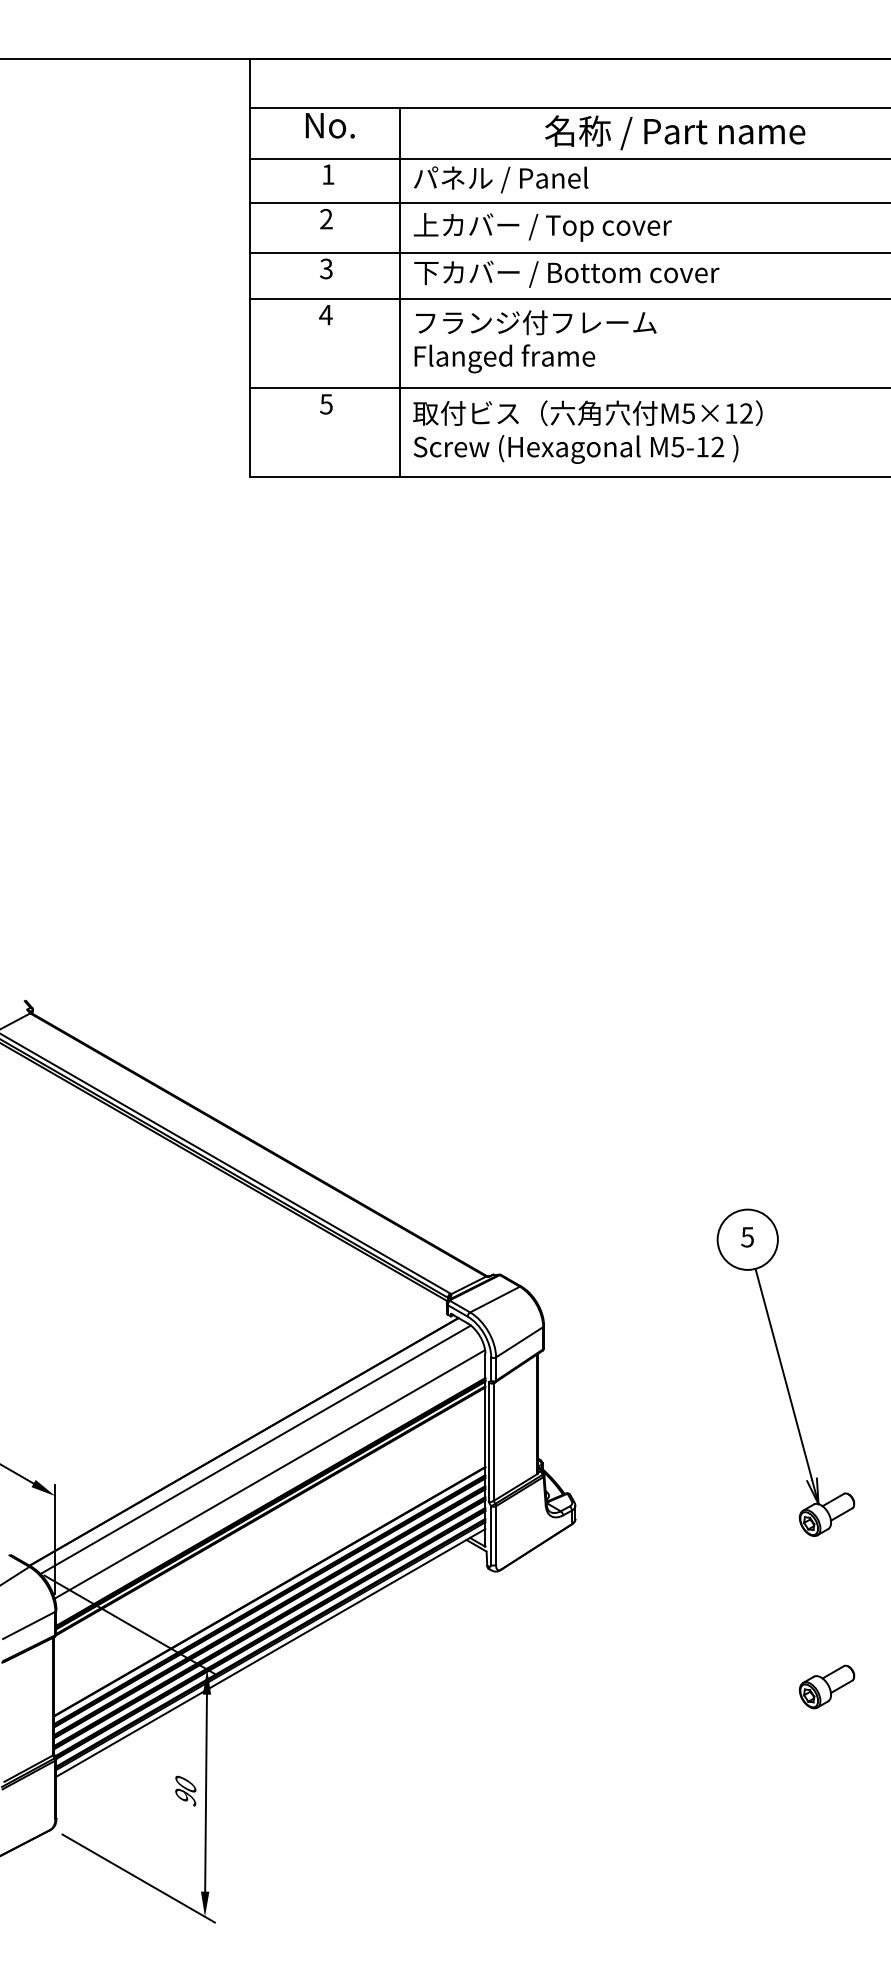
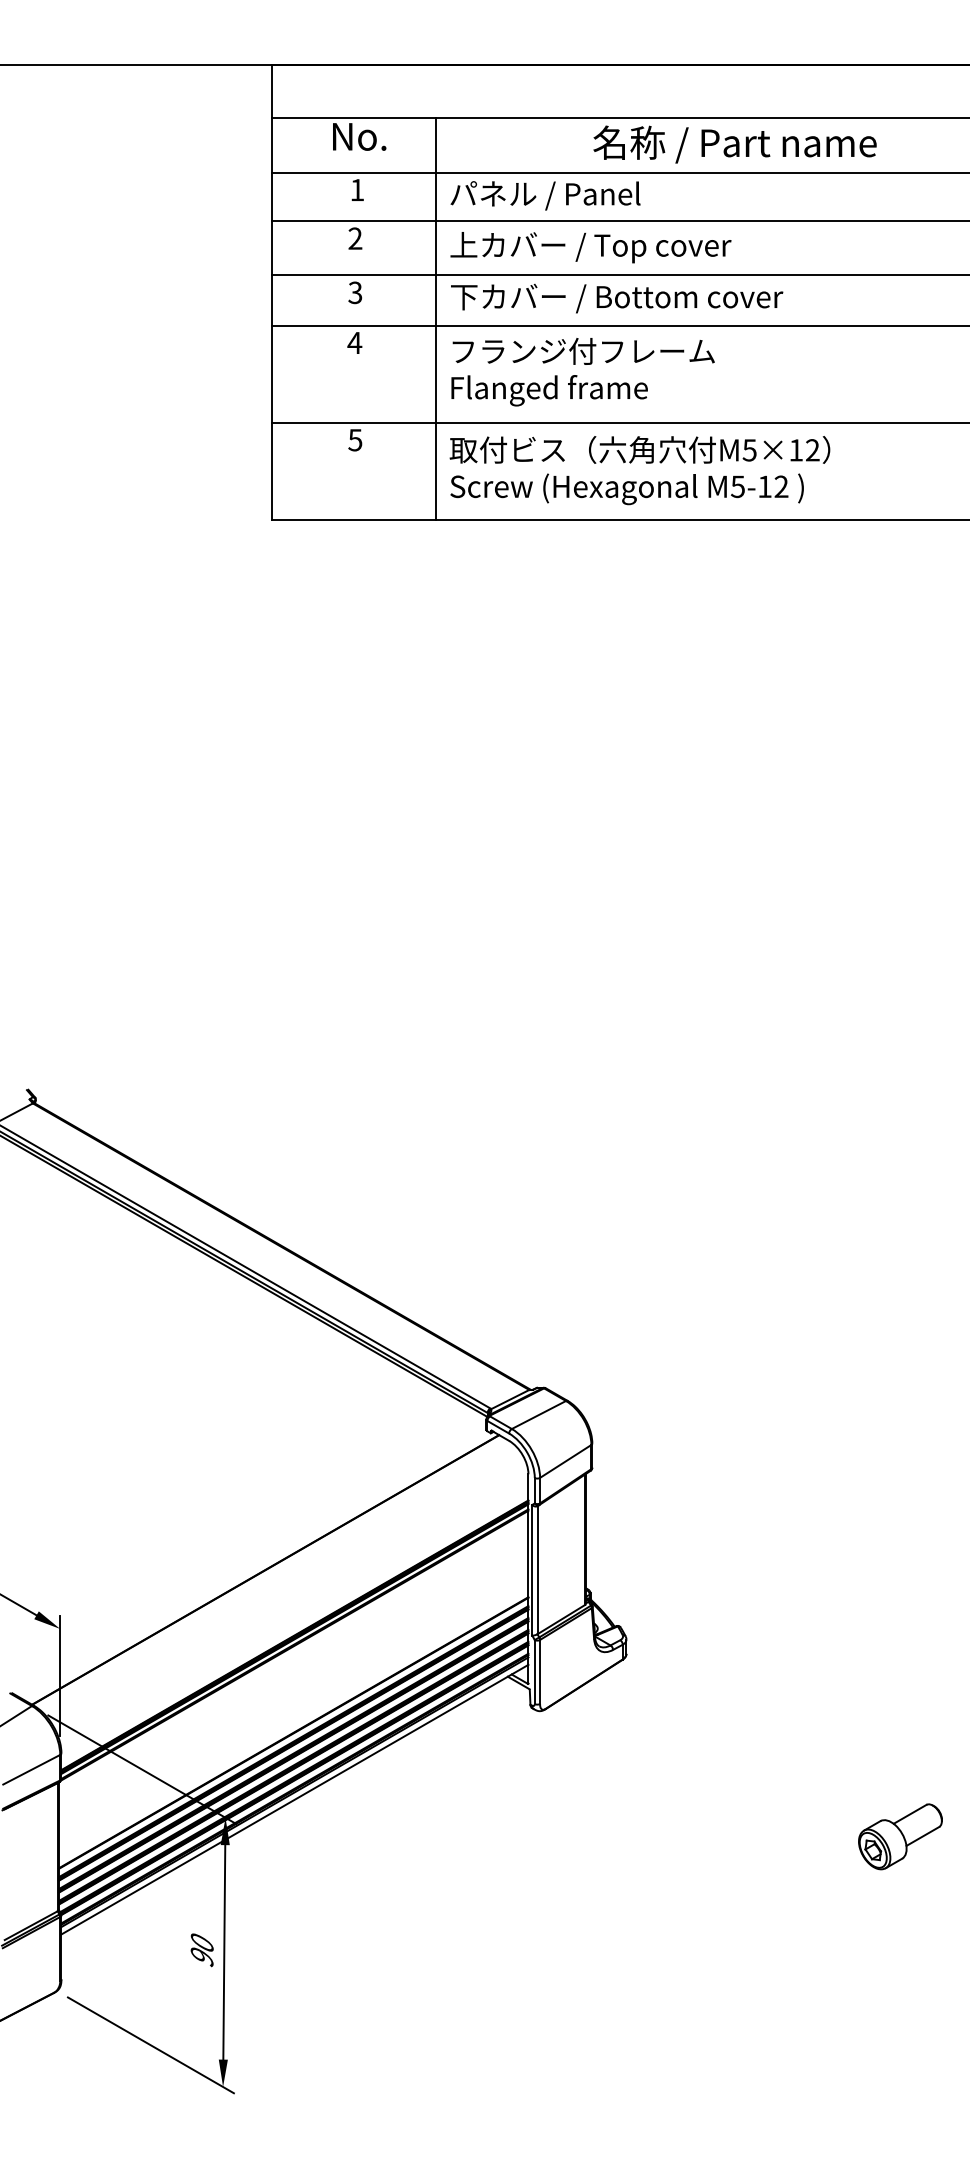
part: (785, 1372) -> (855, 1494), removed
line: (255, 1449) -> (278, 1578), removed
line: (269, 1474) -> (293, 1605), removed
part: (826, 1686) -> (899, 1836), size x1.4

